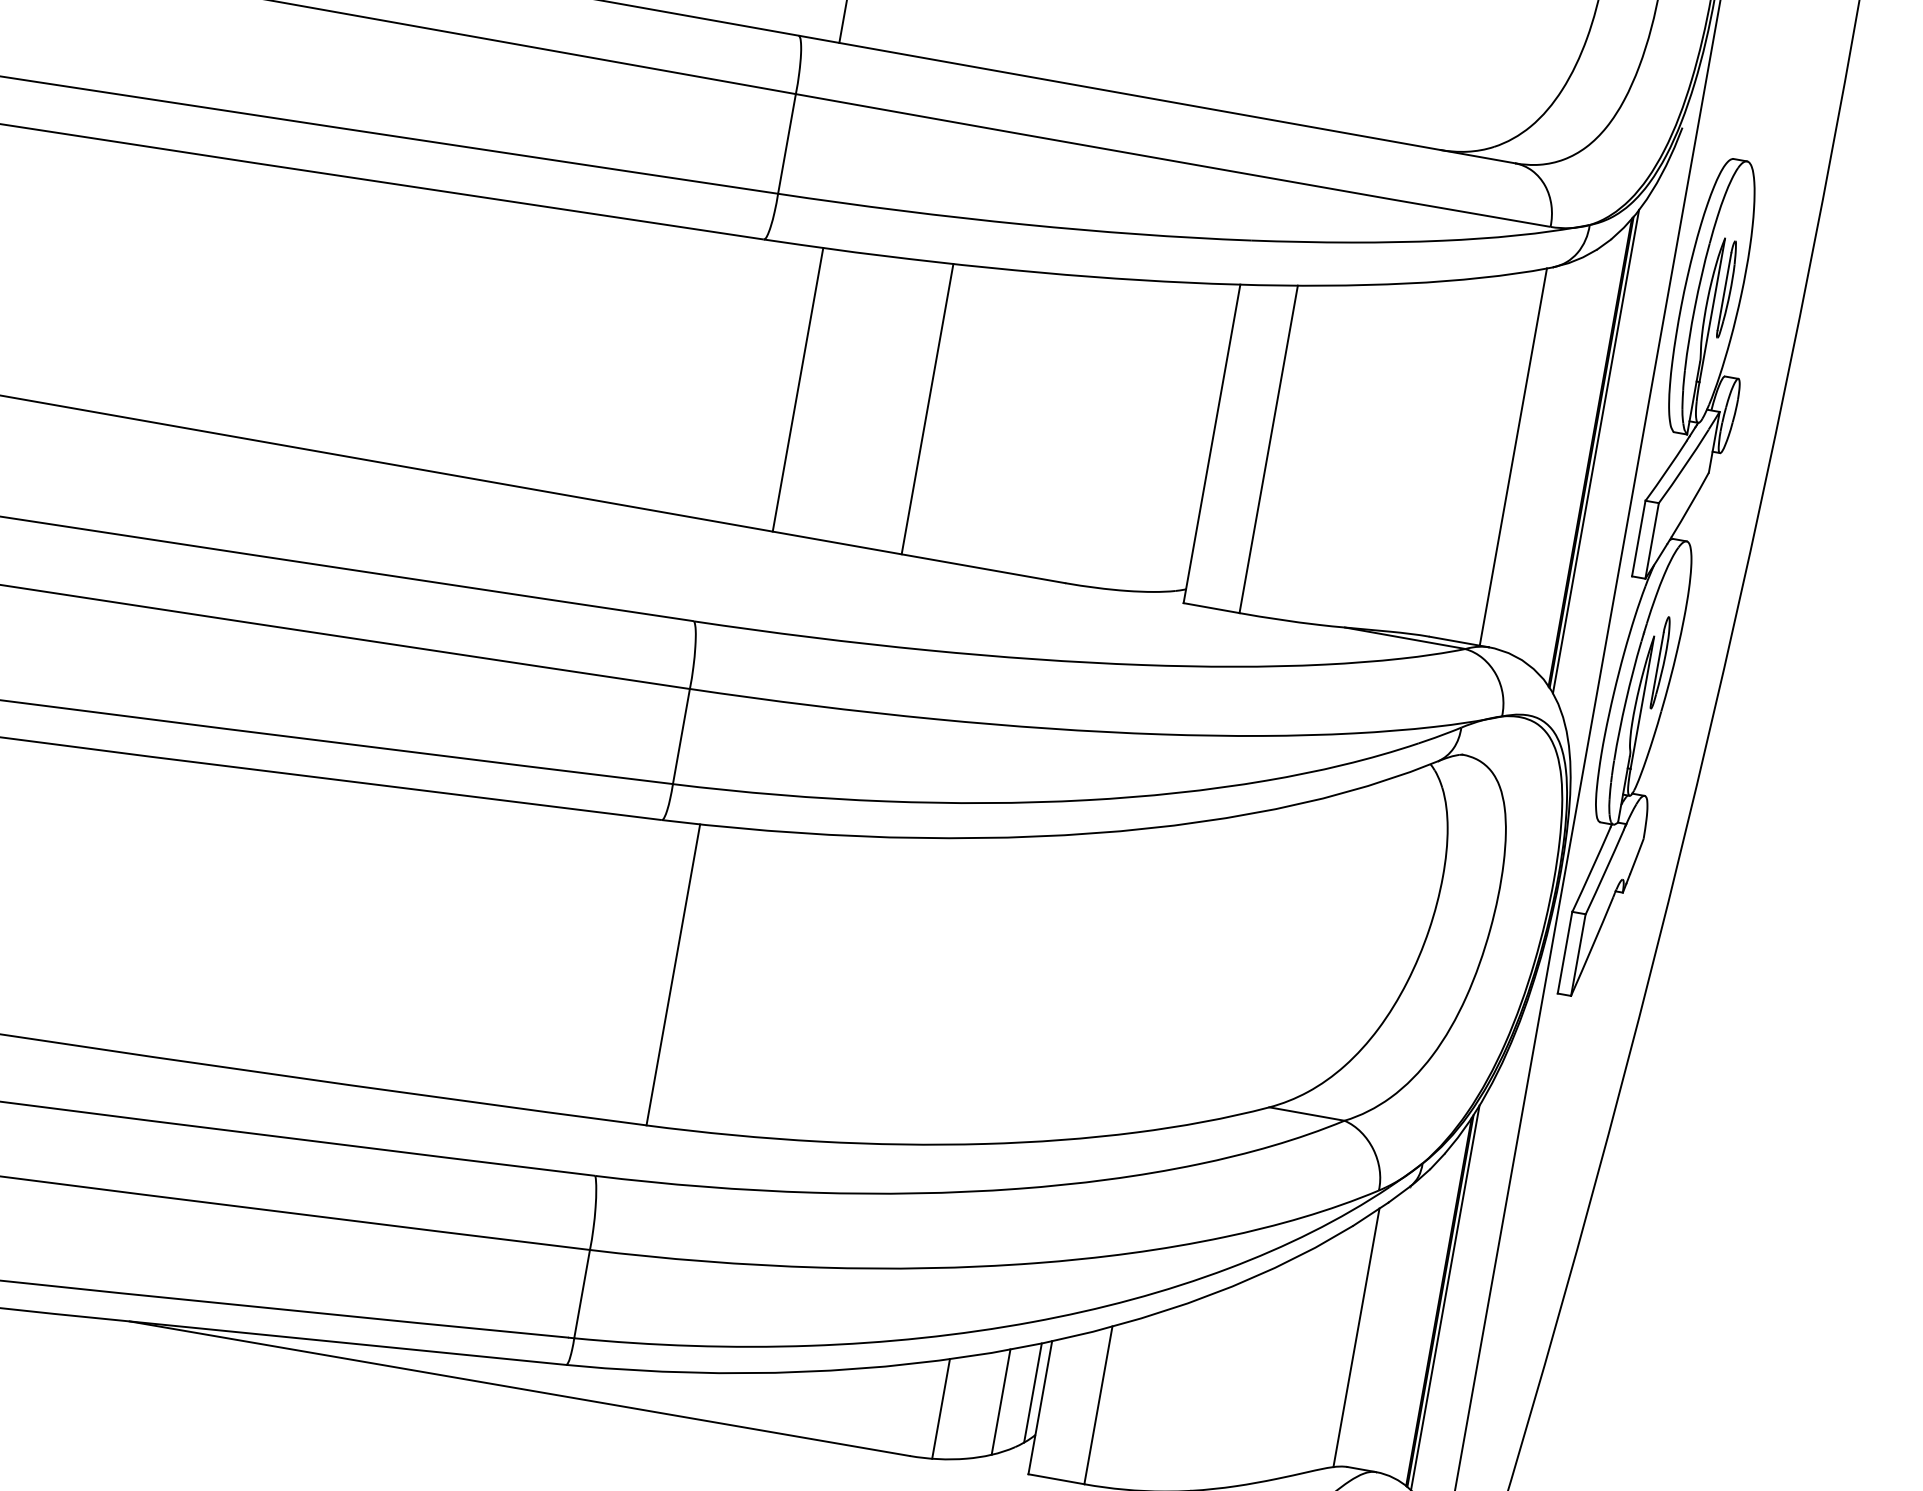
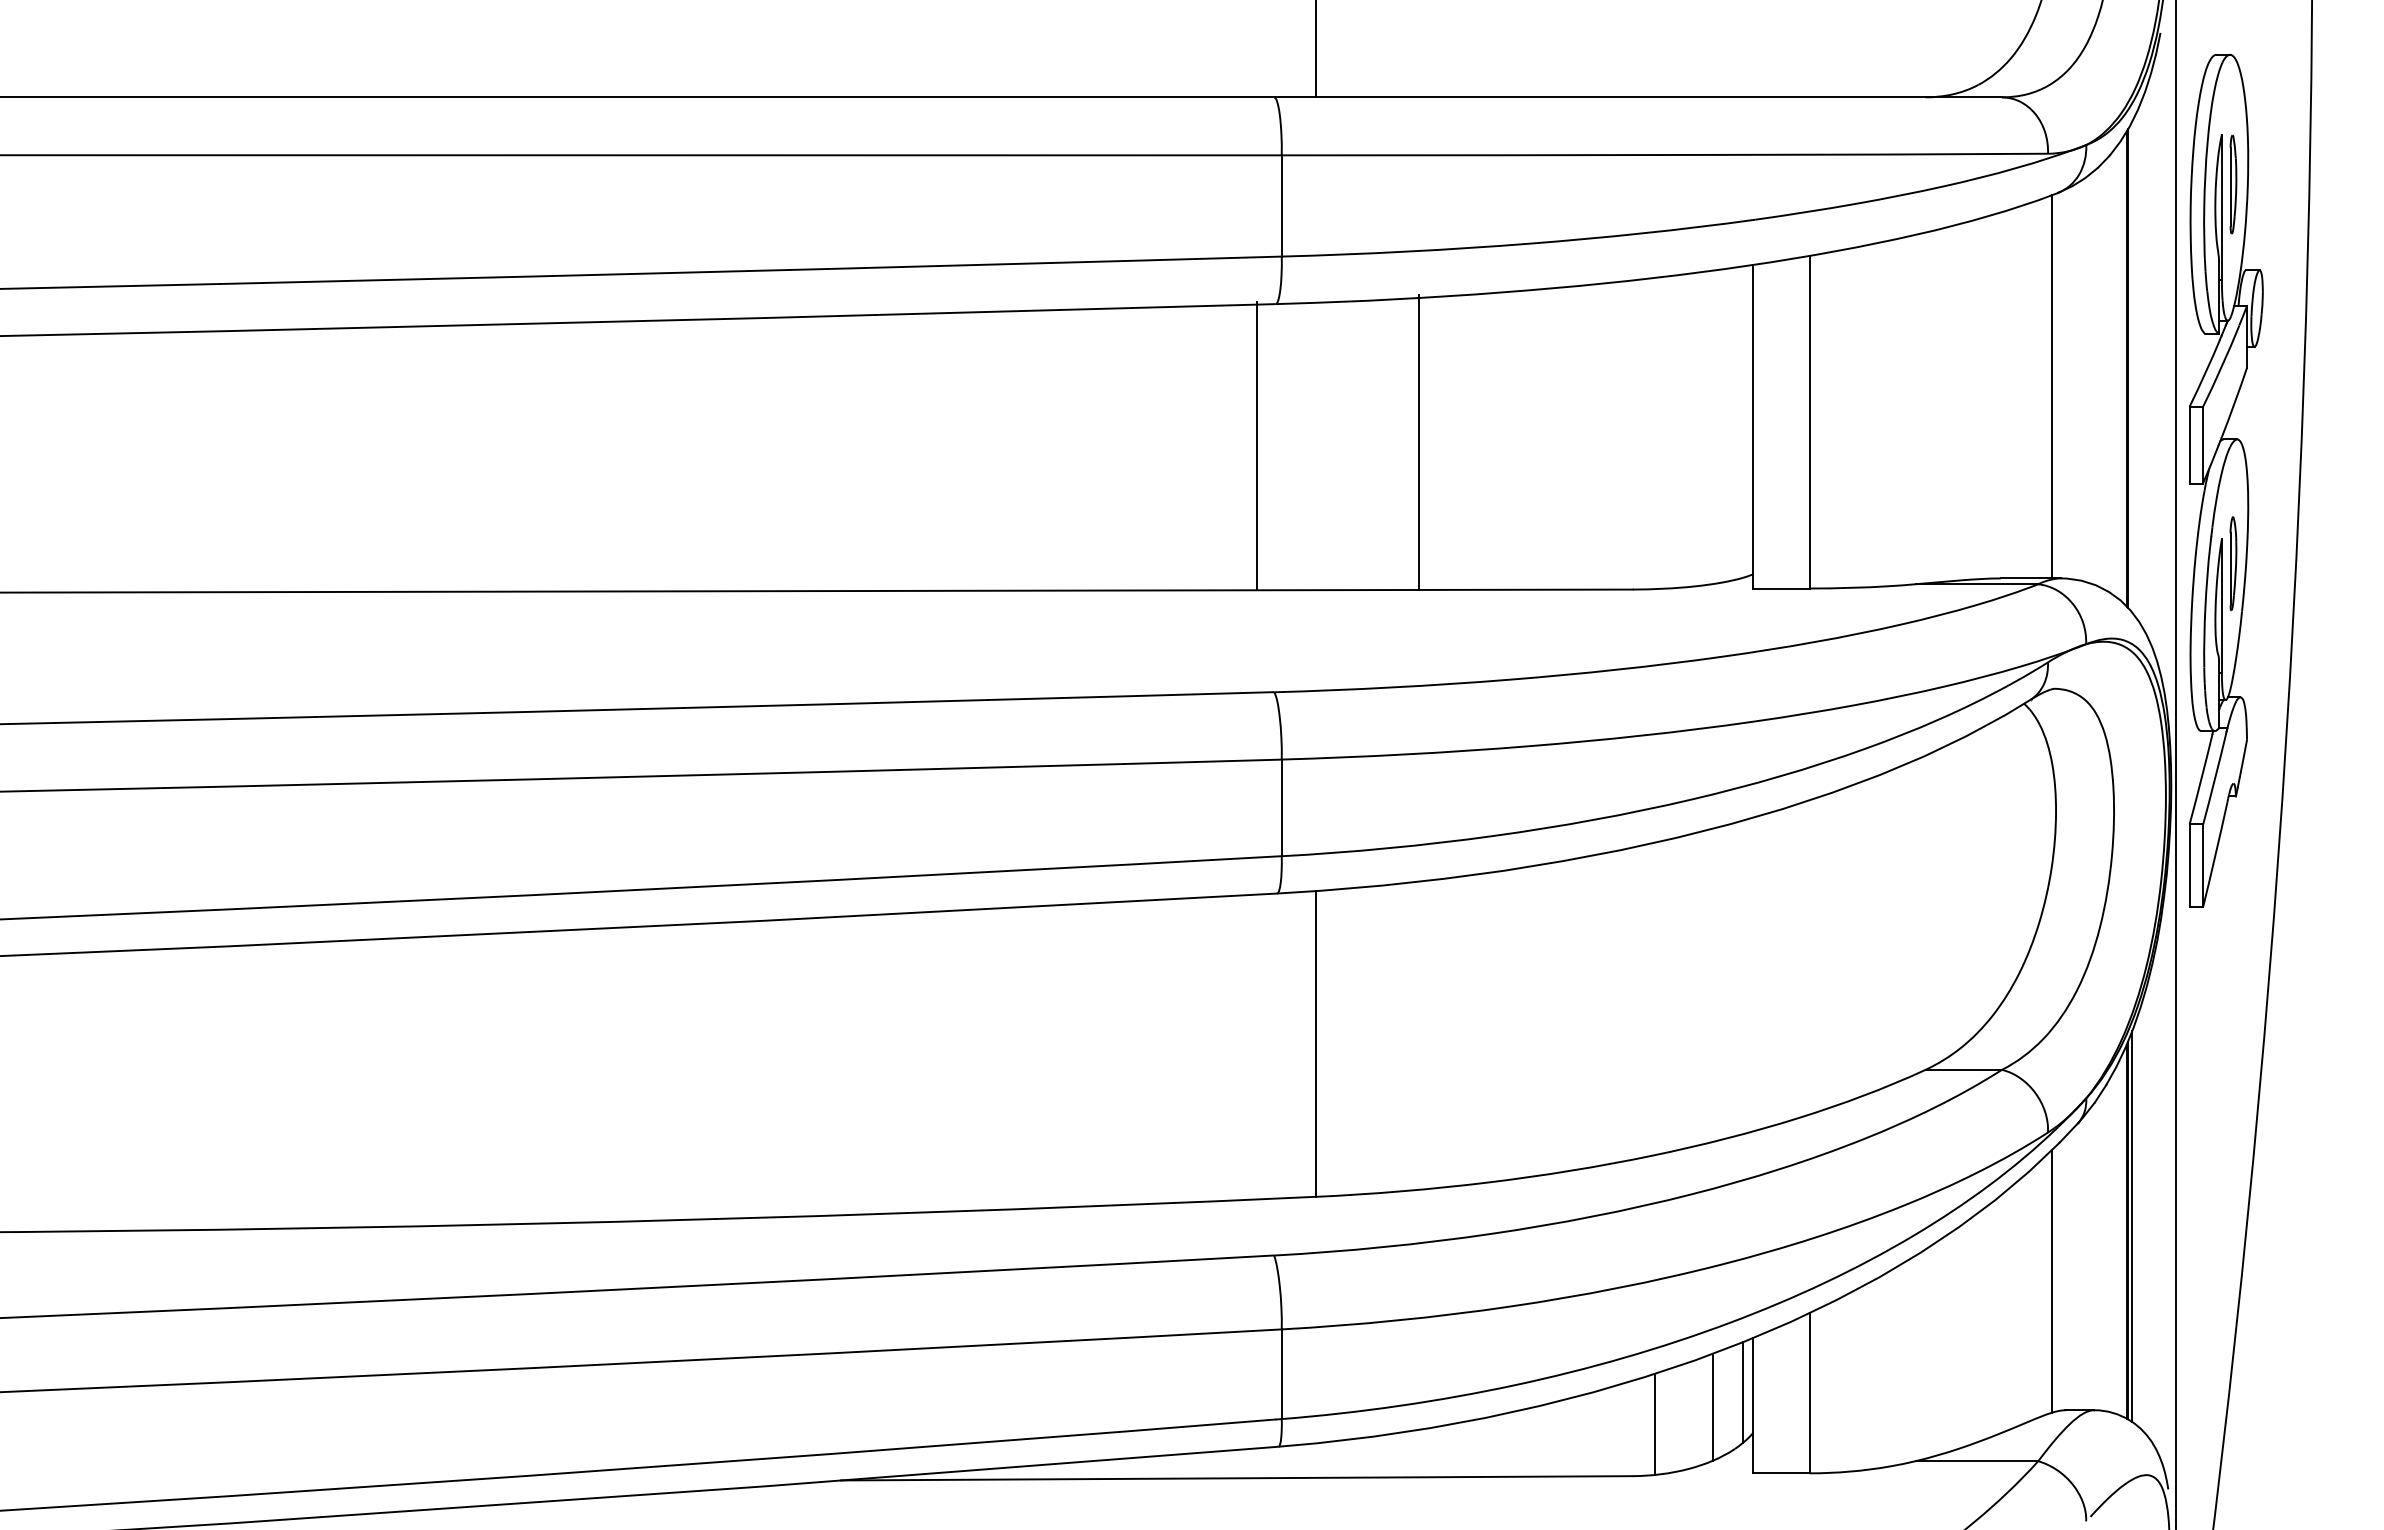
line: (797, 390) -> (1256, 446), moved
line: (927, 408) -> (1418, 441), moved
line: (1596, 451) -> (2132, 366), removed

